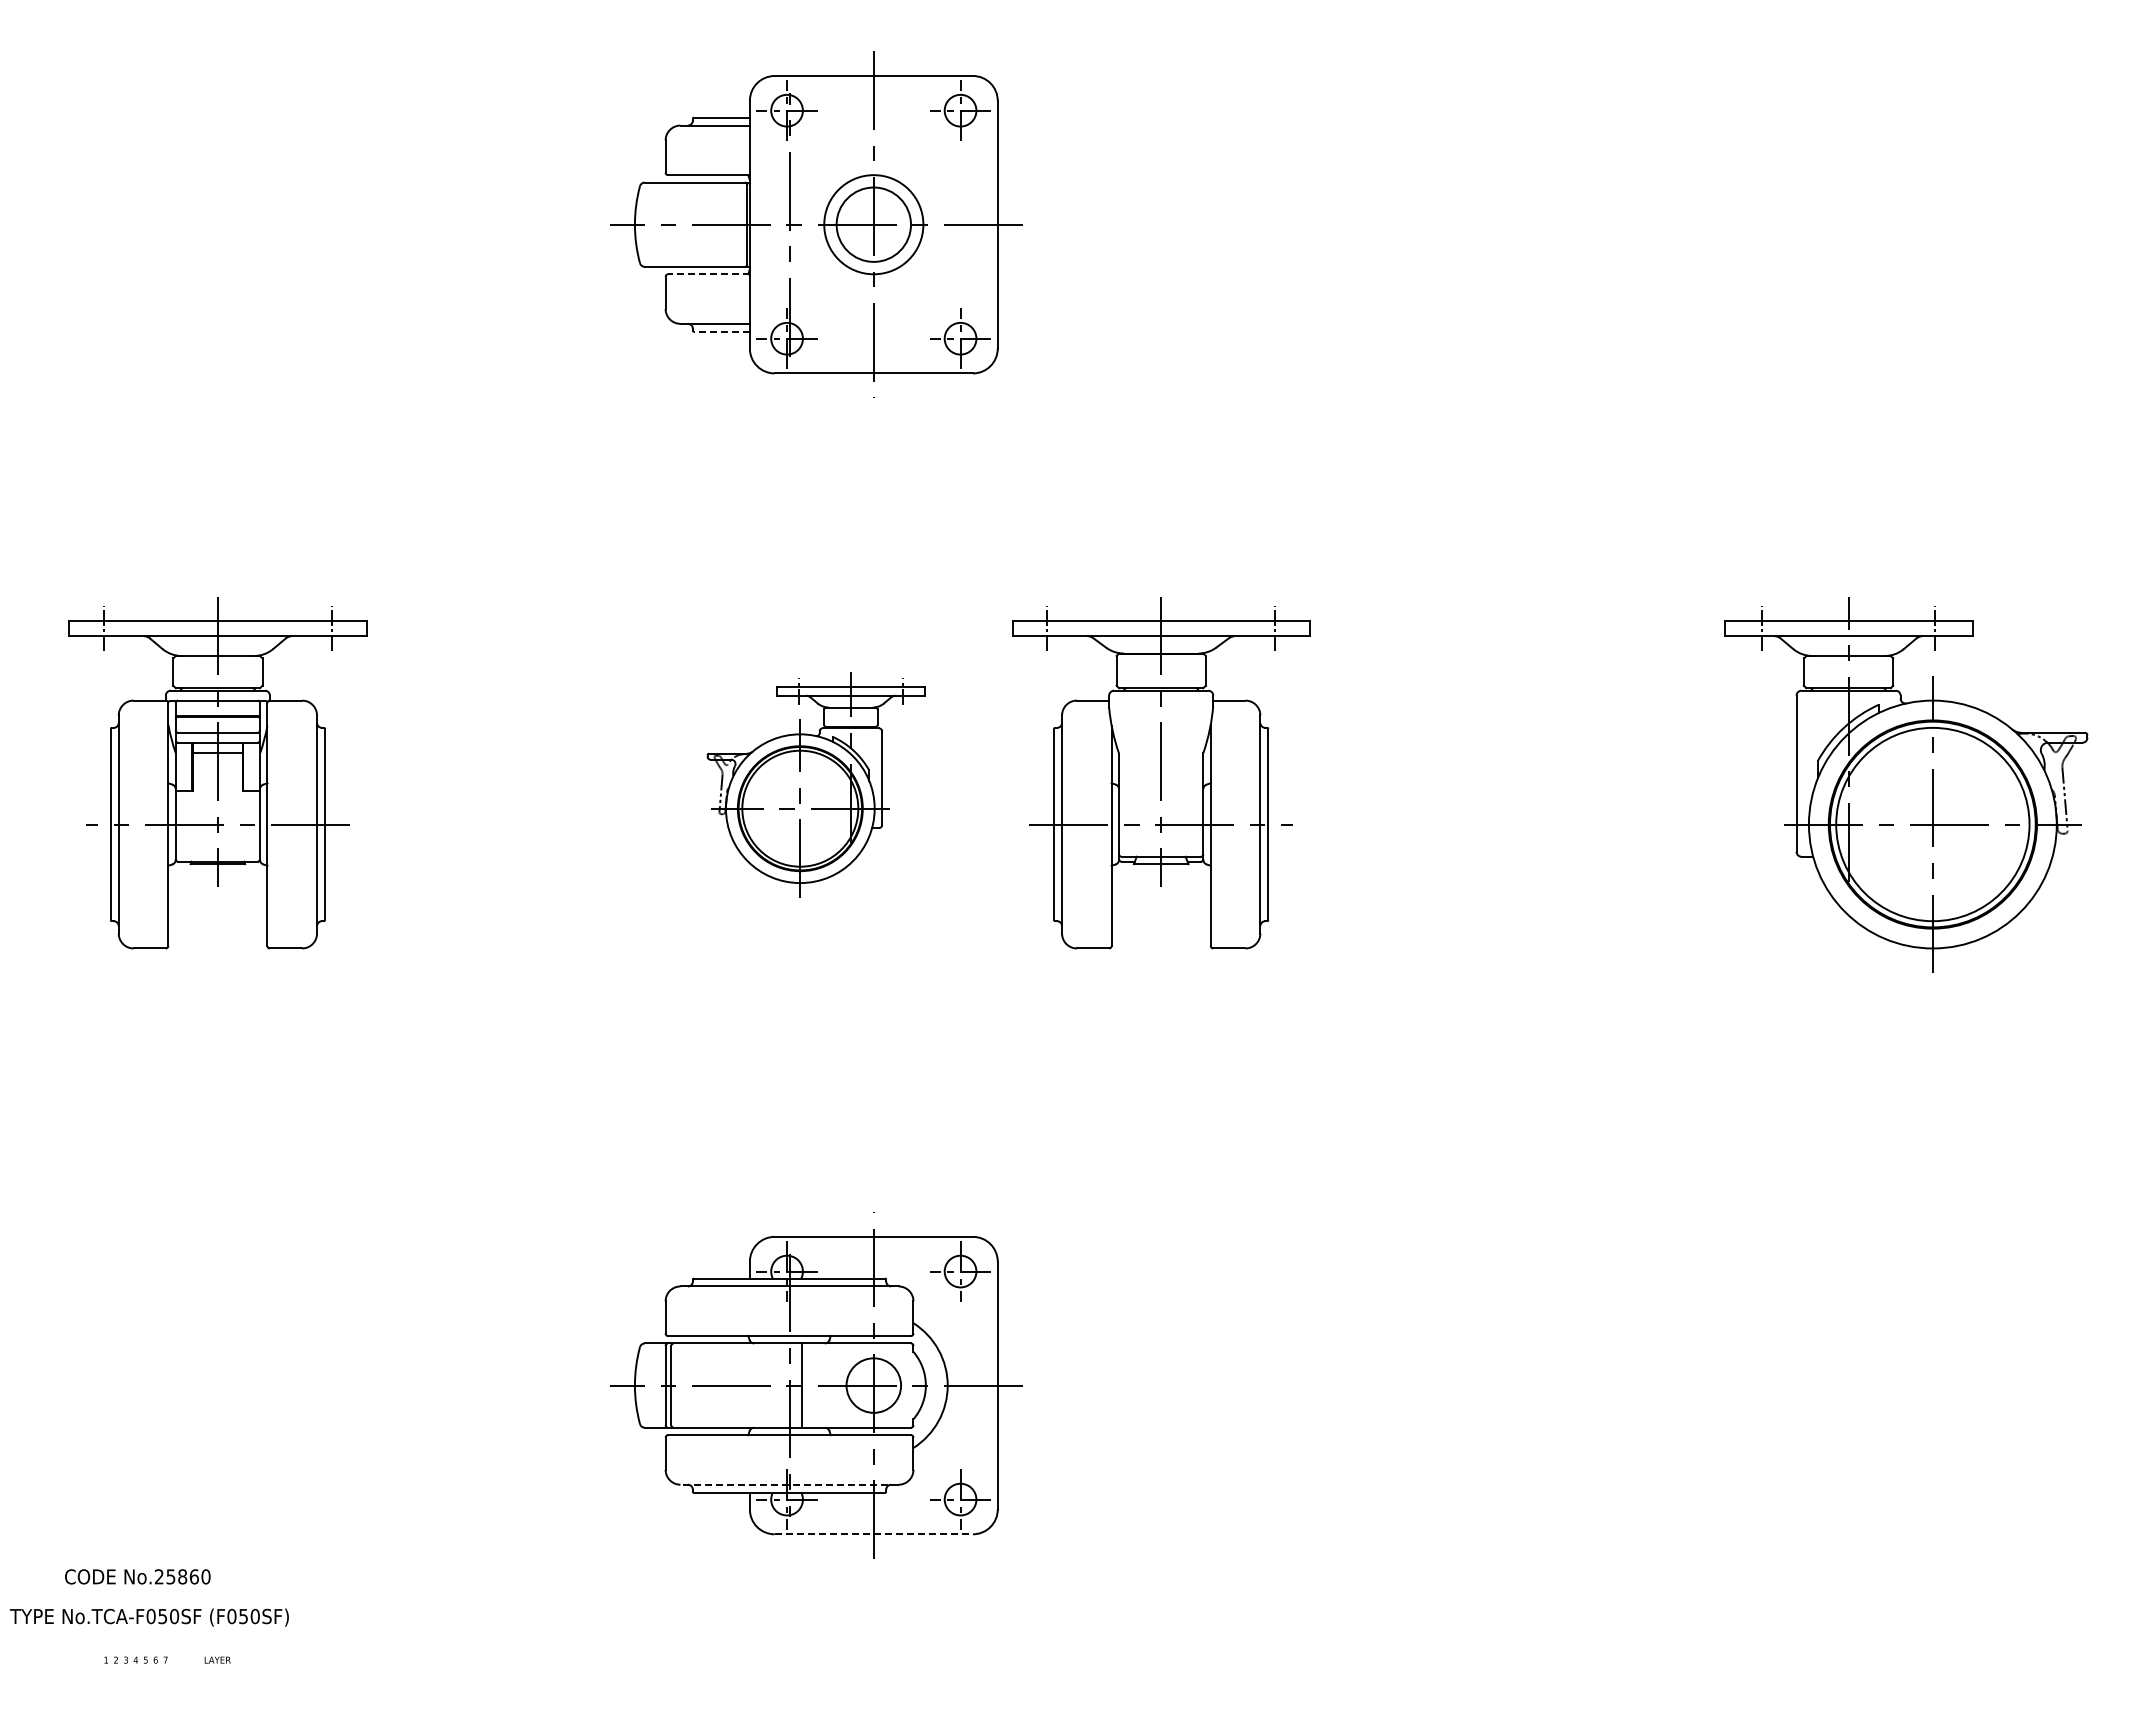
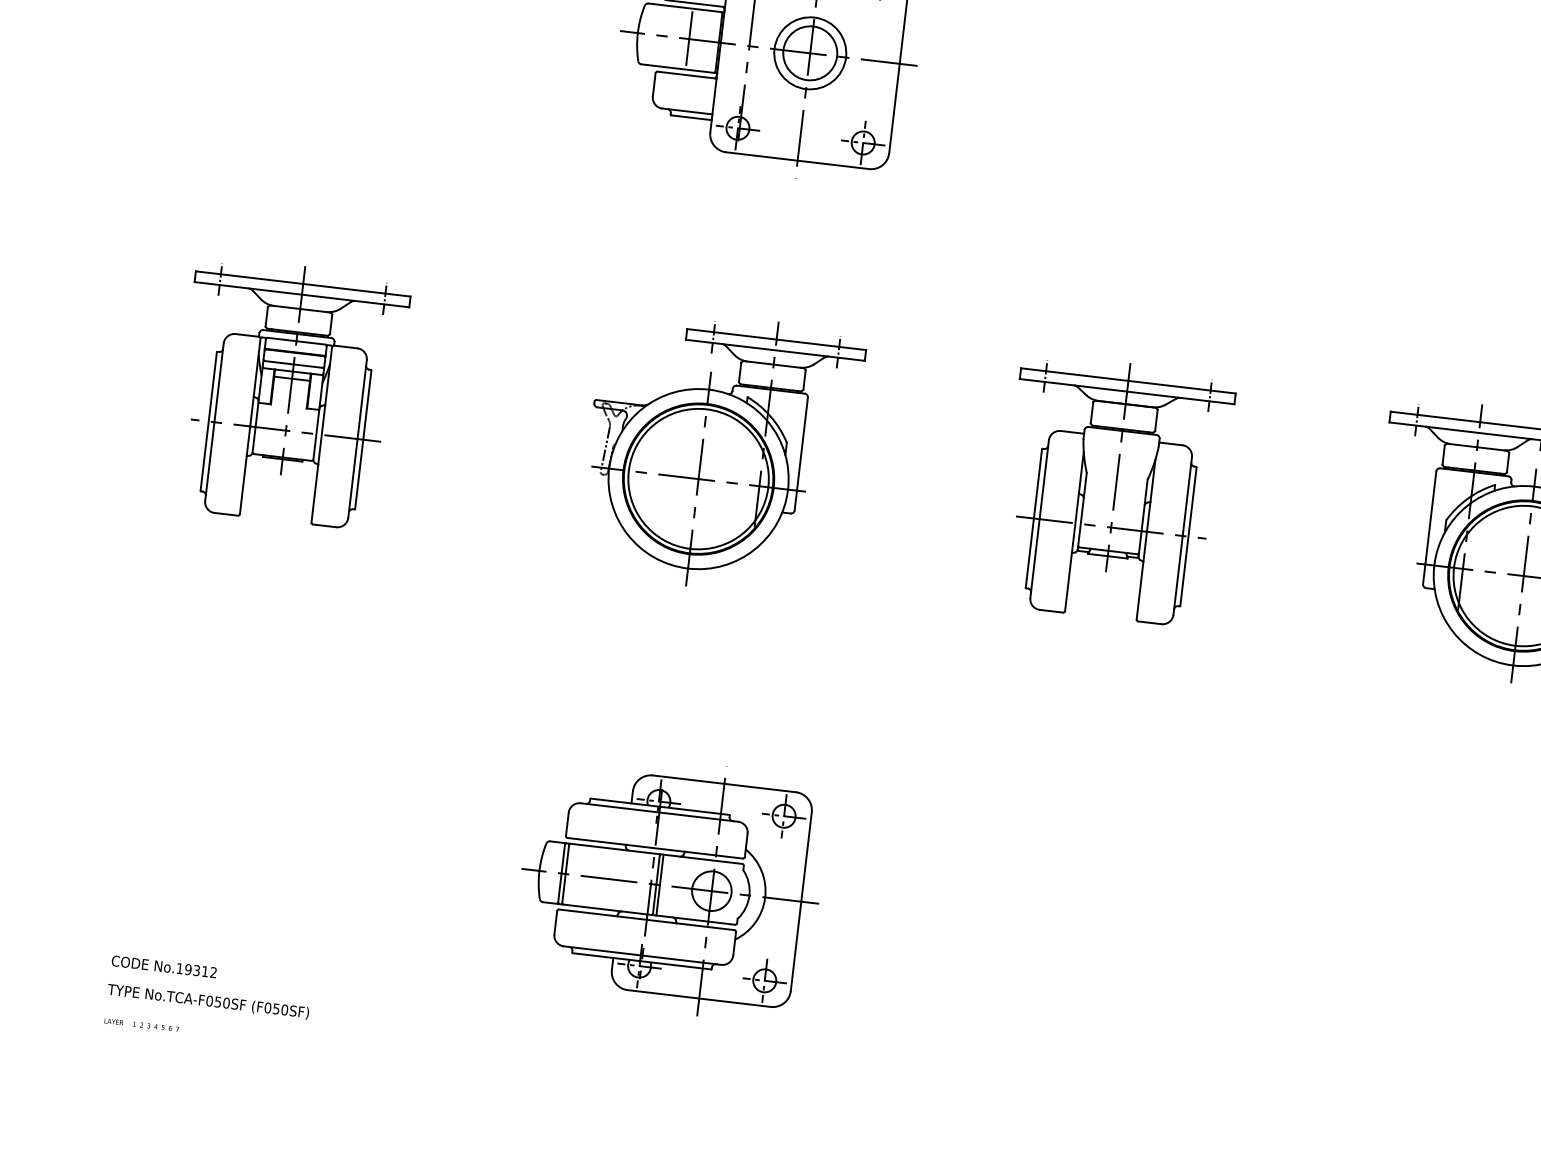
line: (706, 223) -> (689, 38), added
line: (709, 274) -> (687, 75), dashed -> solid
line: (721, 331) -> (691, 117), dashed -> solid
part: (1161, 773) -> (1115, 490), moved
part: (816, 784) -> (721, 452), size x1.67
line: (796, 1385) -> (656, 884), added
line: (789, 1484) -> (642, 955), dashed -> solid
line: (874, 1534) -> (699, 998), dashed -> solid
text: (182, 1576) -> (196, 970), No.25860 -> No.19312
text: (149, 1617) -> (208, 1001), moved
text: (217, 1659) -> (113, 1021), moved

